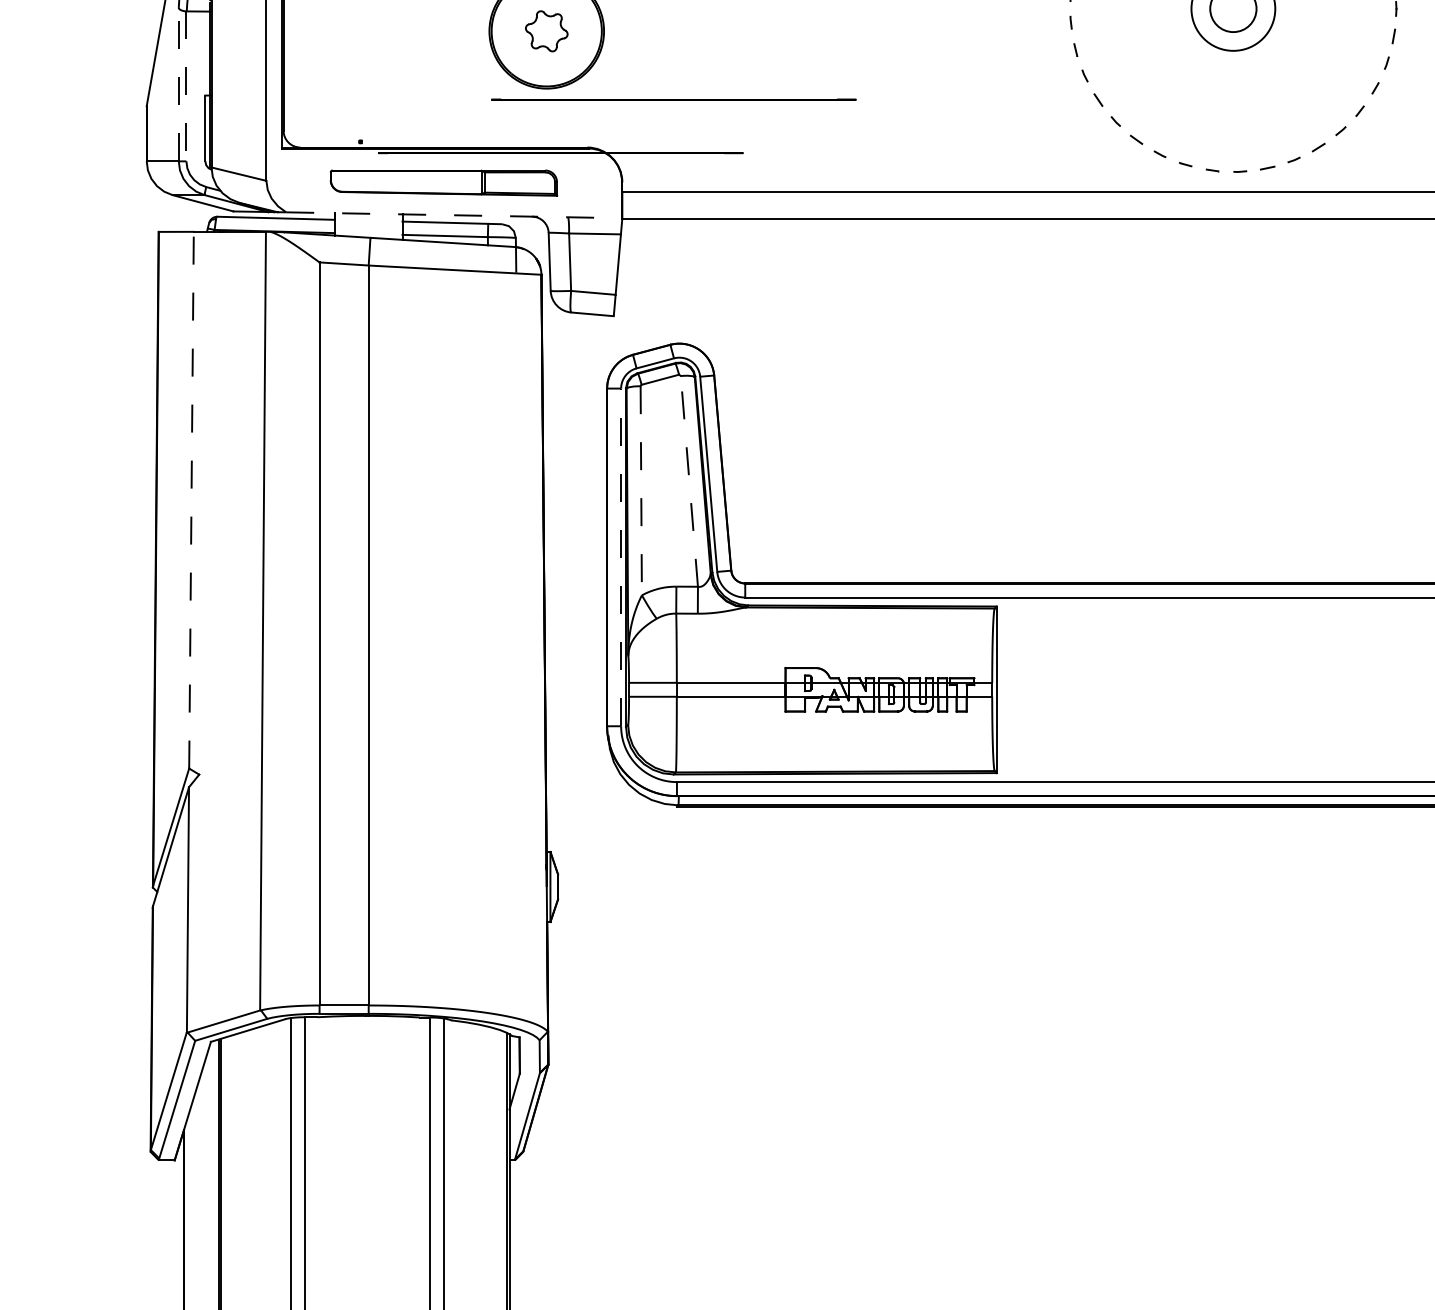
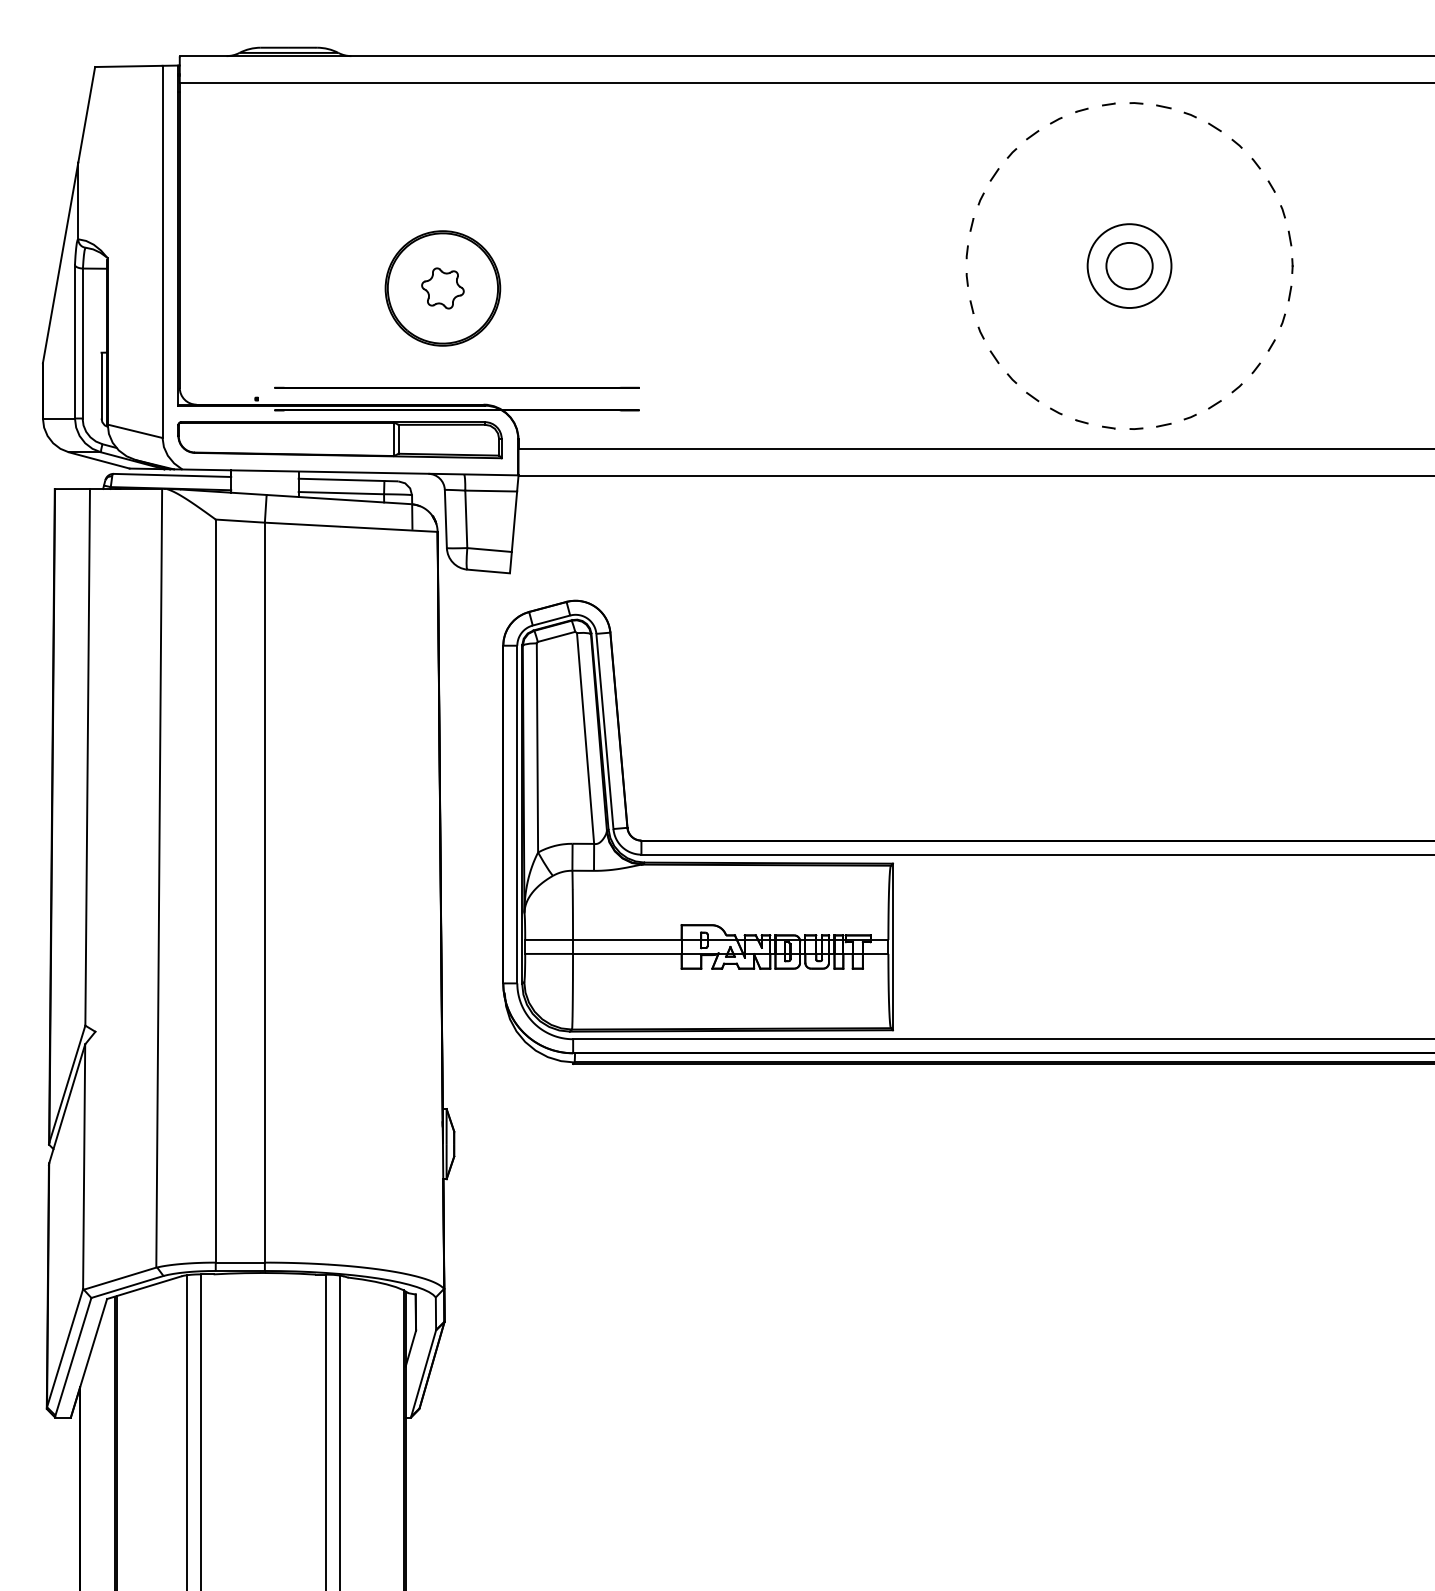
line: (178, 84) -> (74, 341), dashed -> solid
line: (186, 86) -> (82, 343), dashed -> solid
line: (673, 99) -> (456, 387), moved
part: (443, 183) -> (339, 440), size x1.43
line: (454, 215) -> (350, 472), dashed -> solid
line: (689, 481) -> (585, 738), dashed -> solid
line: (641, 490) -> (537, 747), dashed -> solid
line: (191, 499) -> (87, 756), dashed -> solid
line: (621, 557) -> (517, 814), dashed -> solid

